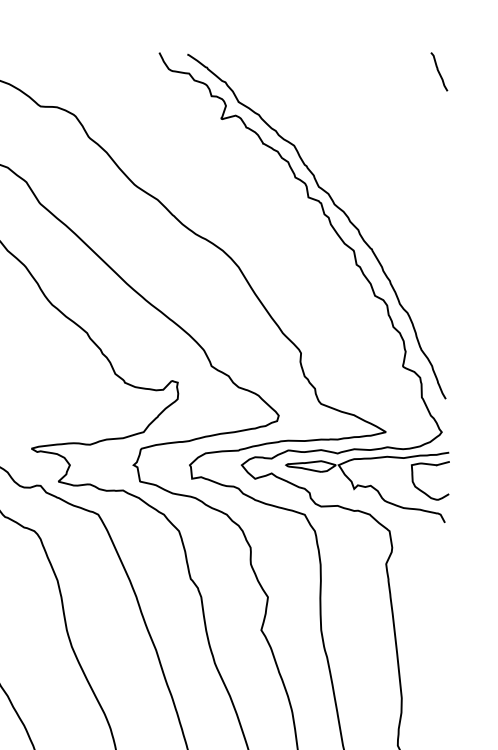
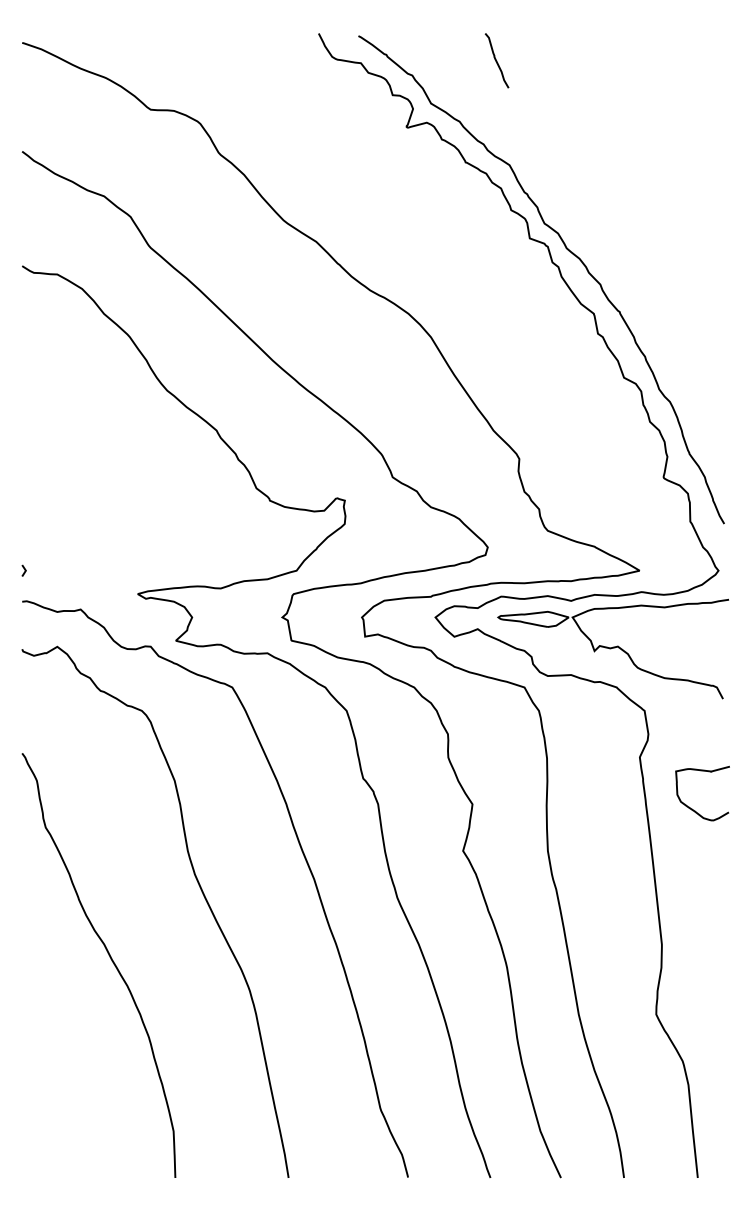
curve: (438, 71) -> (496, 60), moved
curve: (423, 491) -> (692, 808), moved

